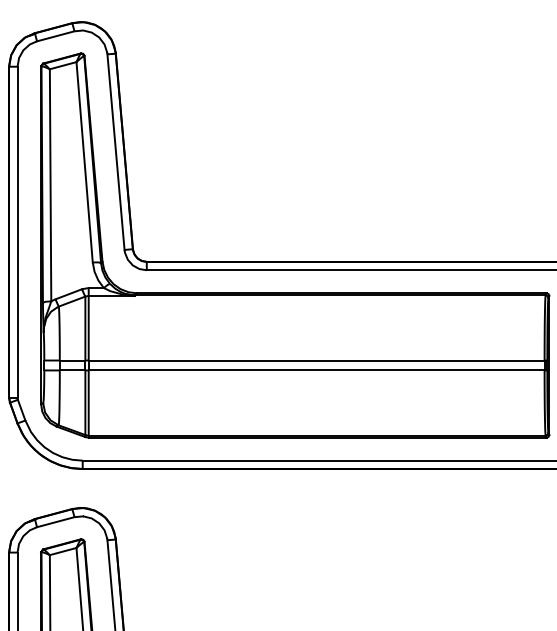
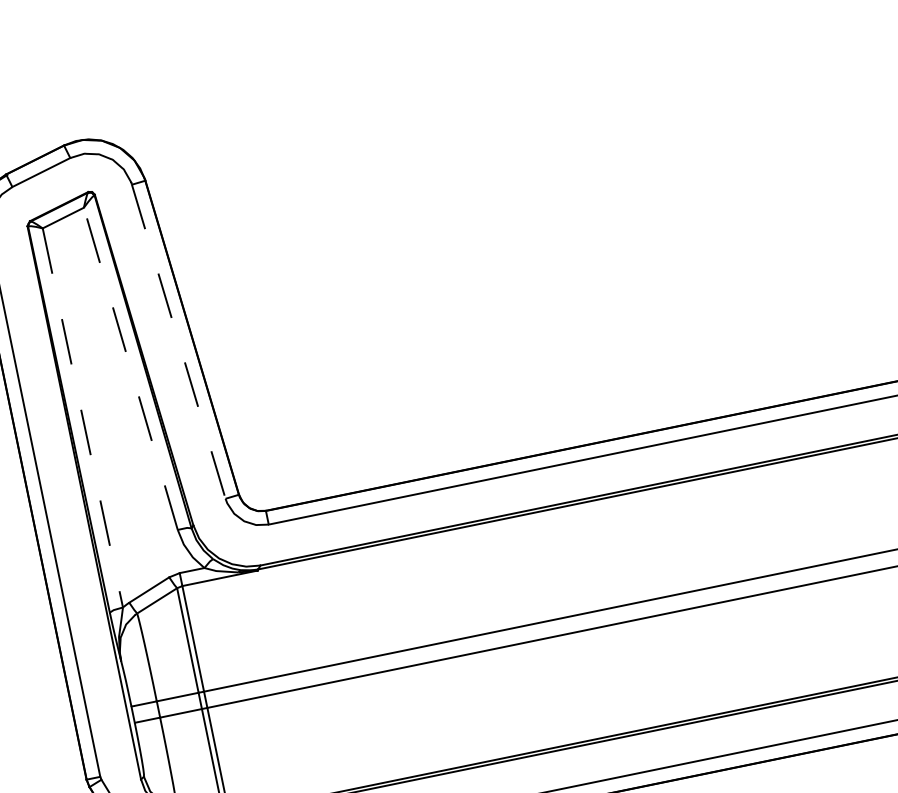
line: (116, 152) -> (179, 342), solid -> dashed
line: (84, 161) -> (130, 367), solid -> dashed
line: (50, 185) -> (82, 418), solid -> dashed

